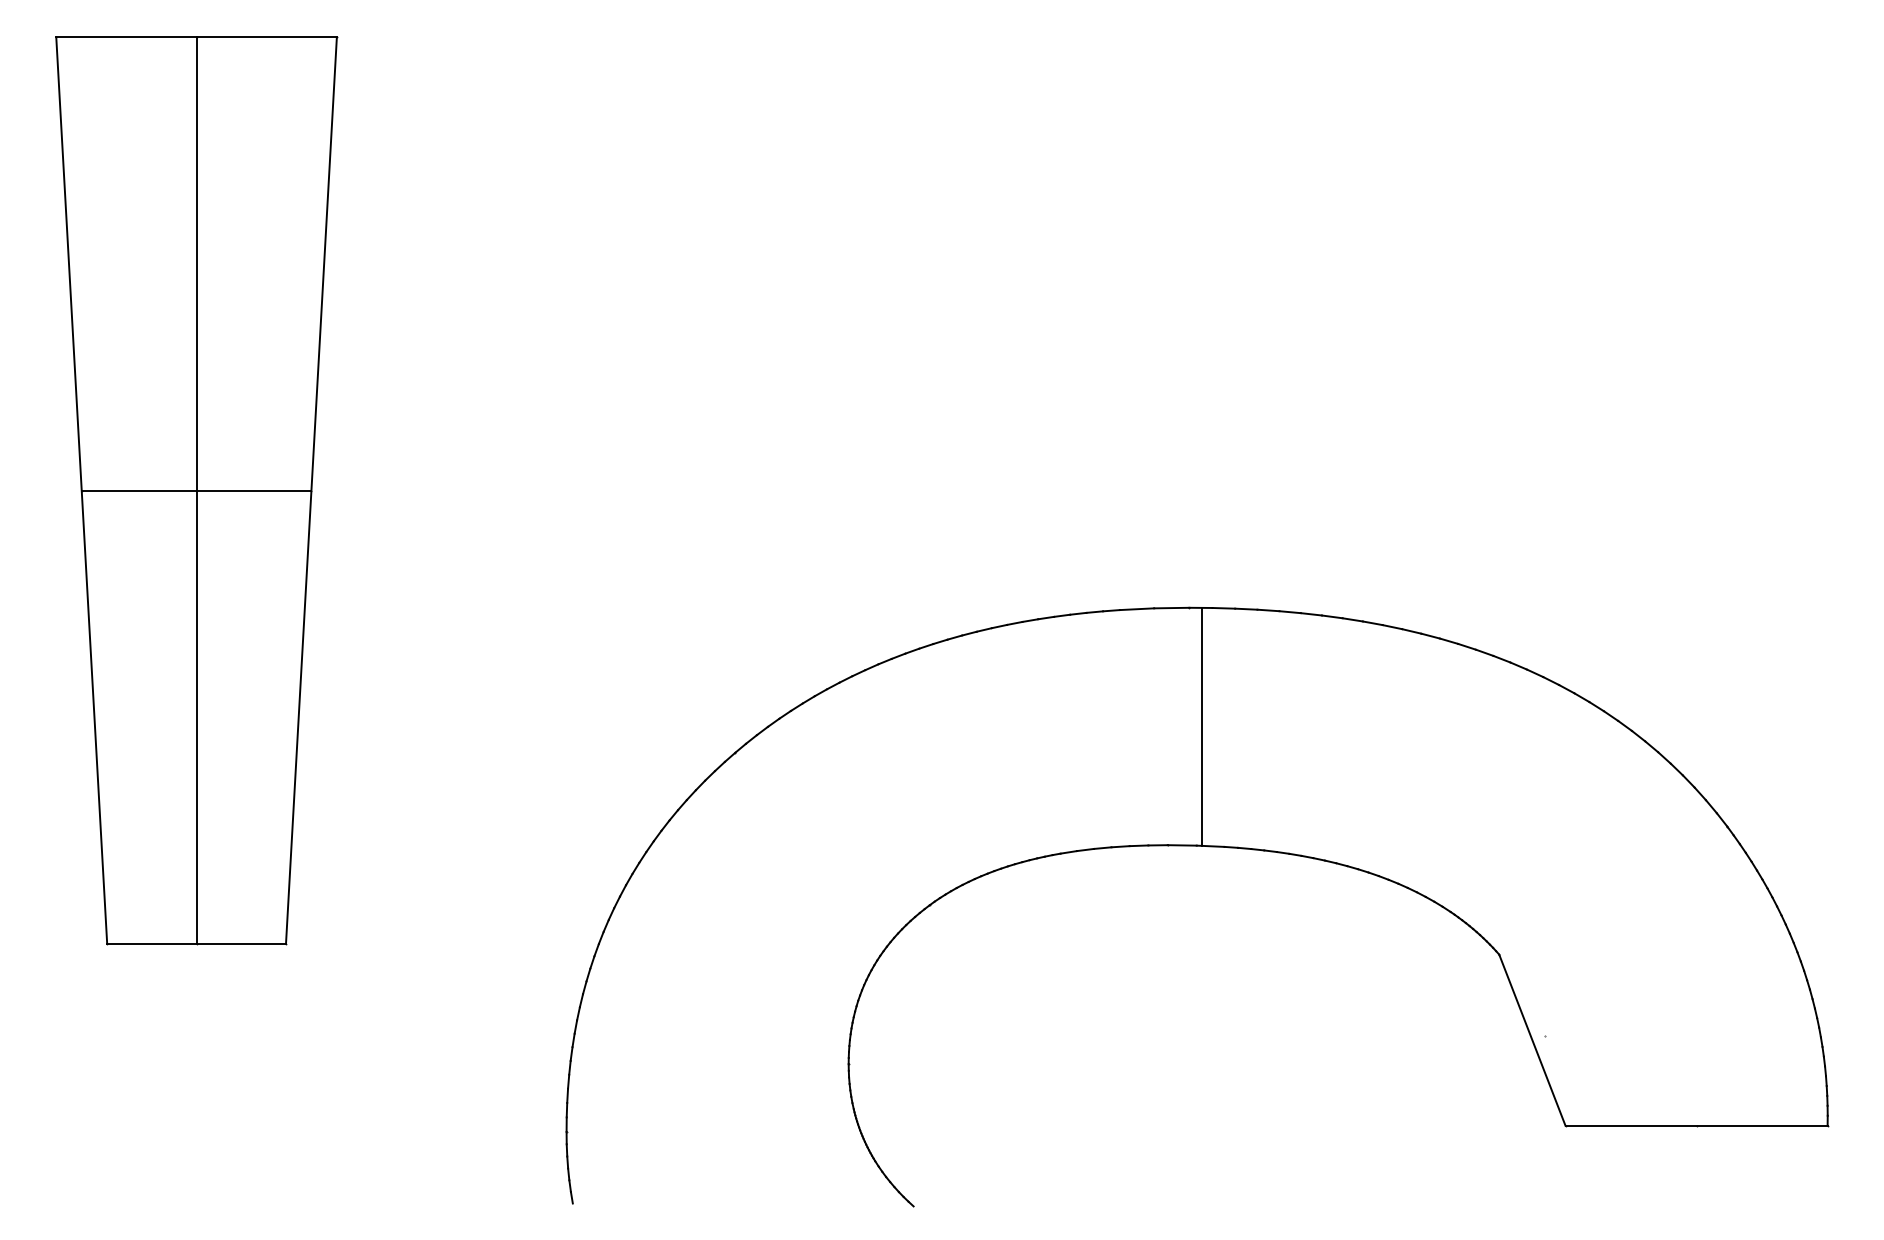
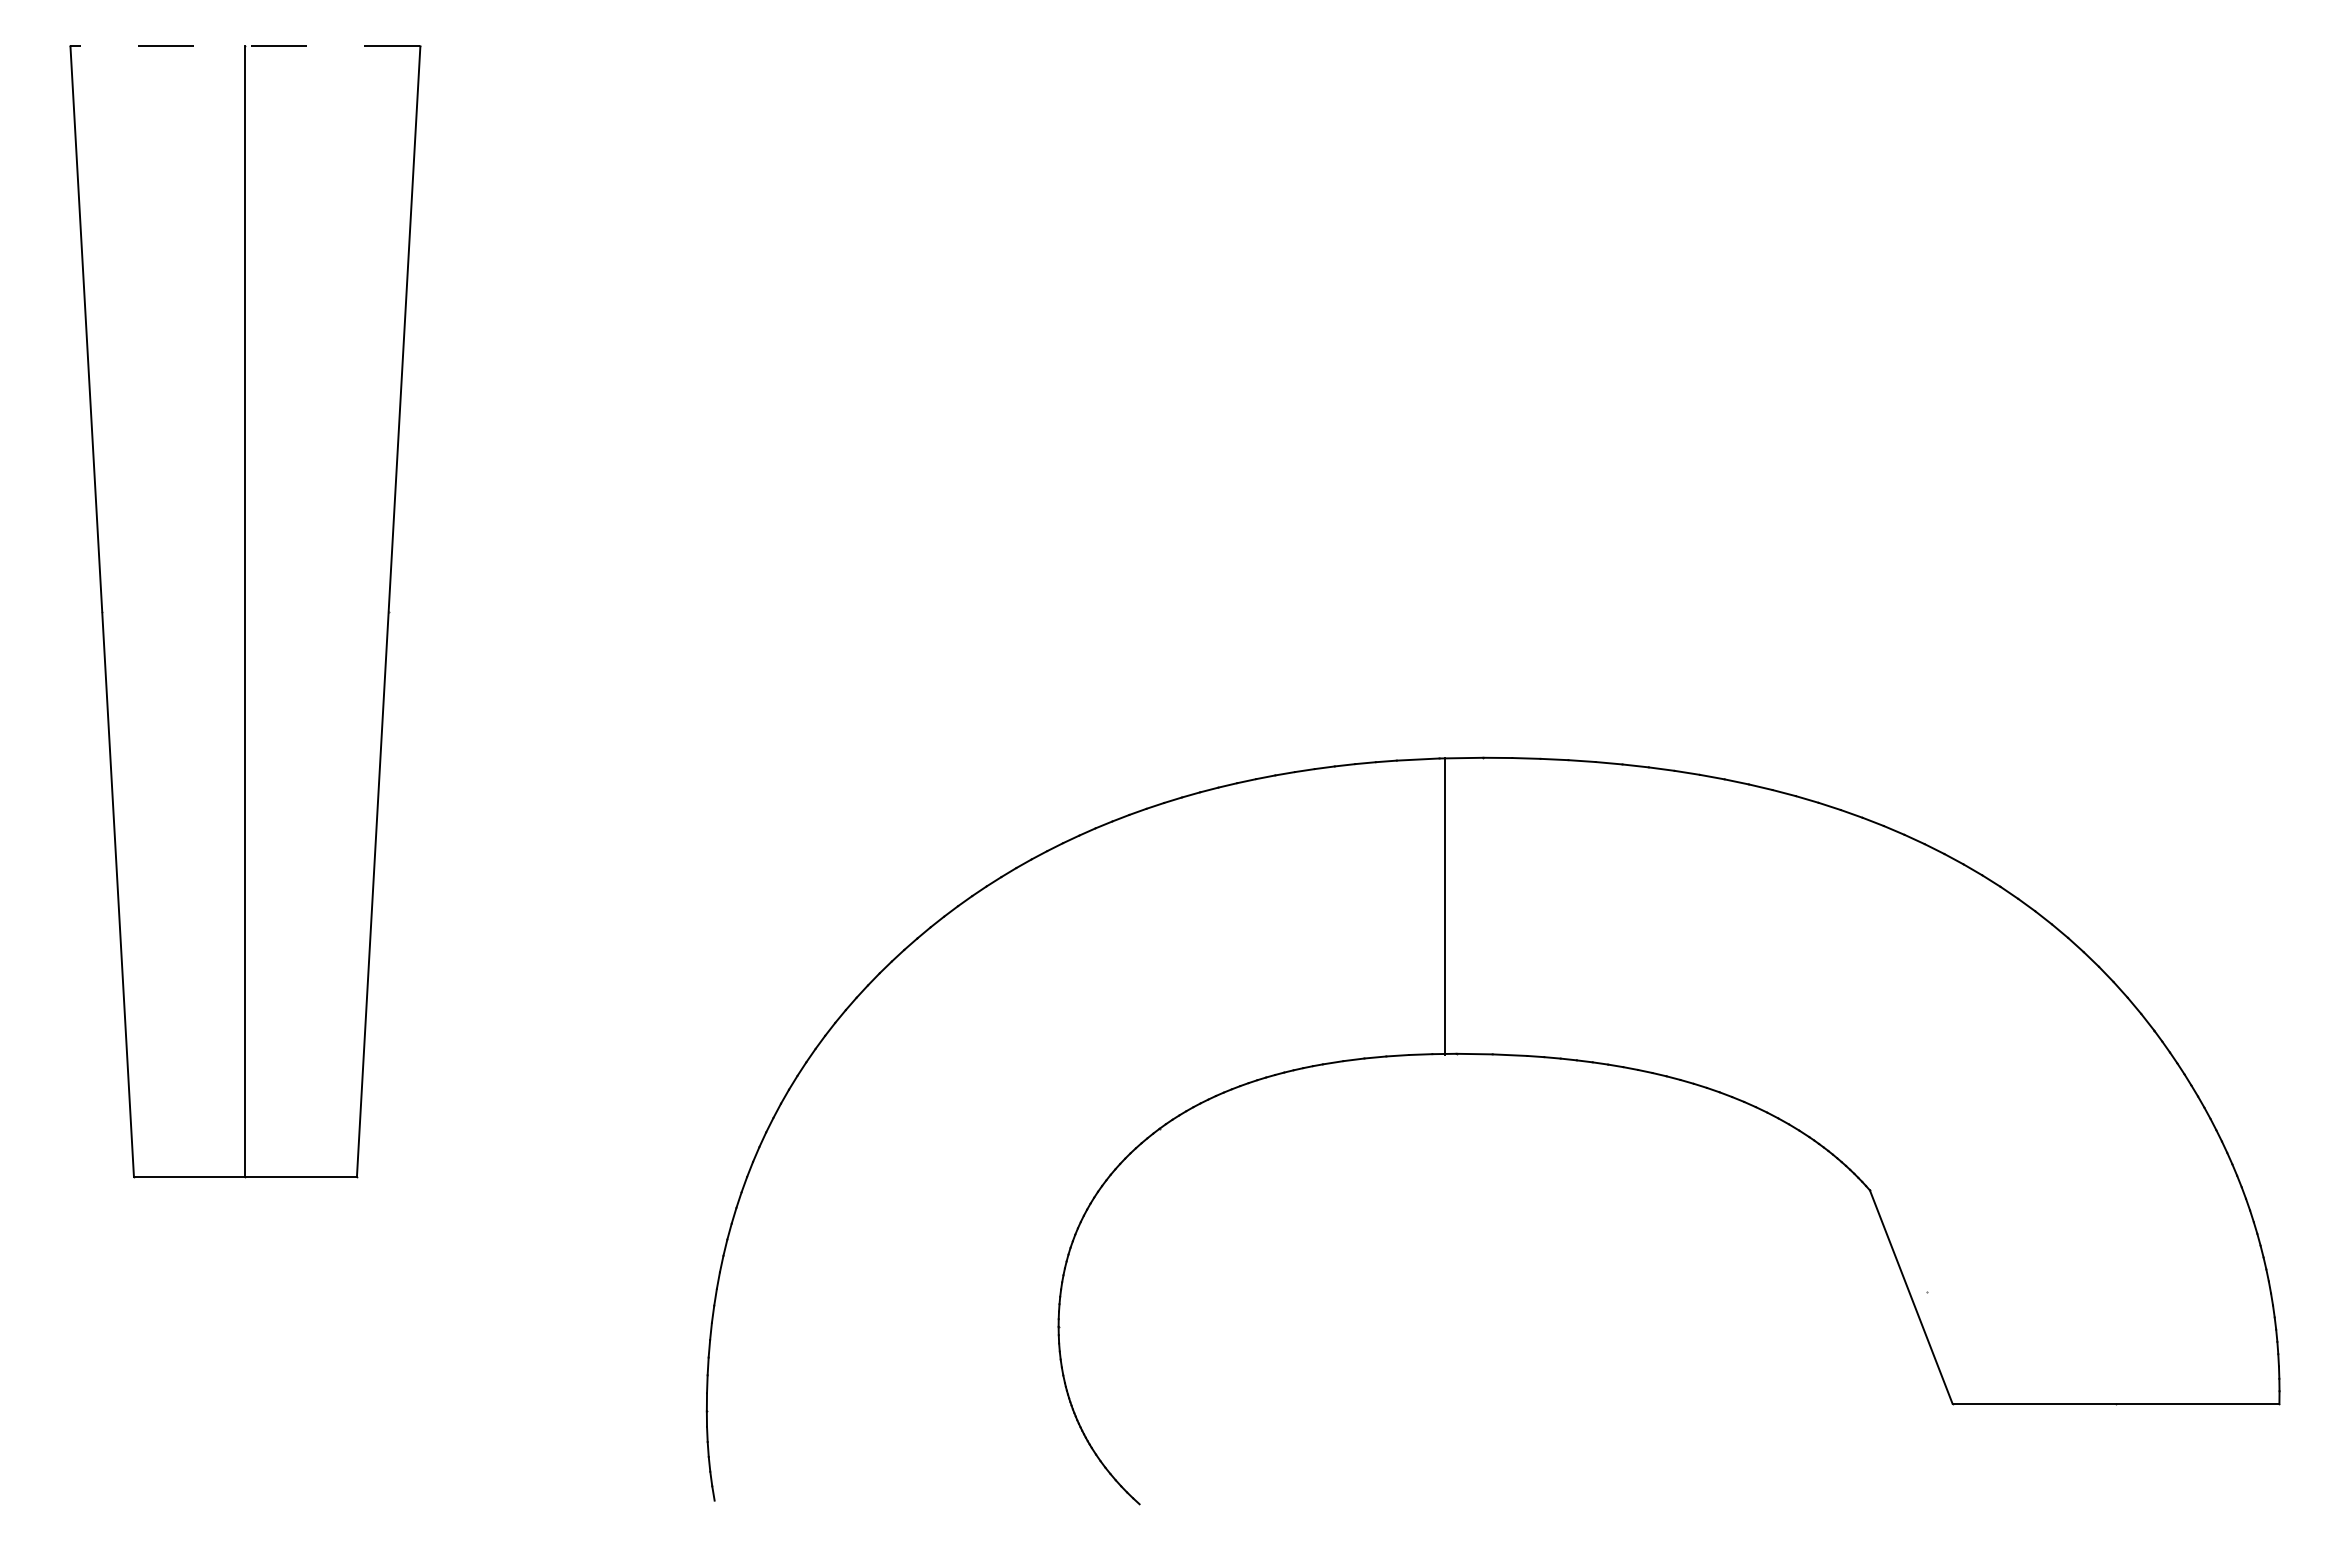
line: (196, 37) -> (245, 46), solid -> dashed
line: (196, 490) -> (245, 611), removed
line: (1201, 726) -> (1444, 905), moved

